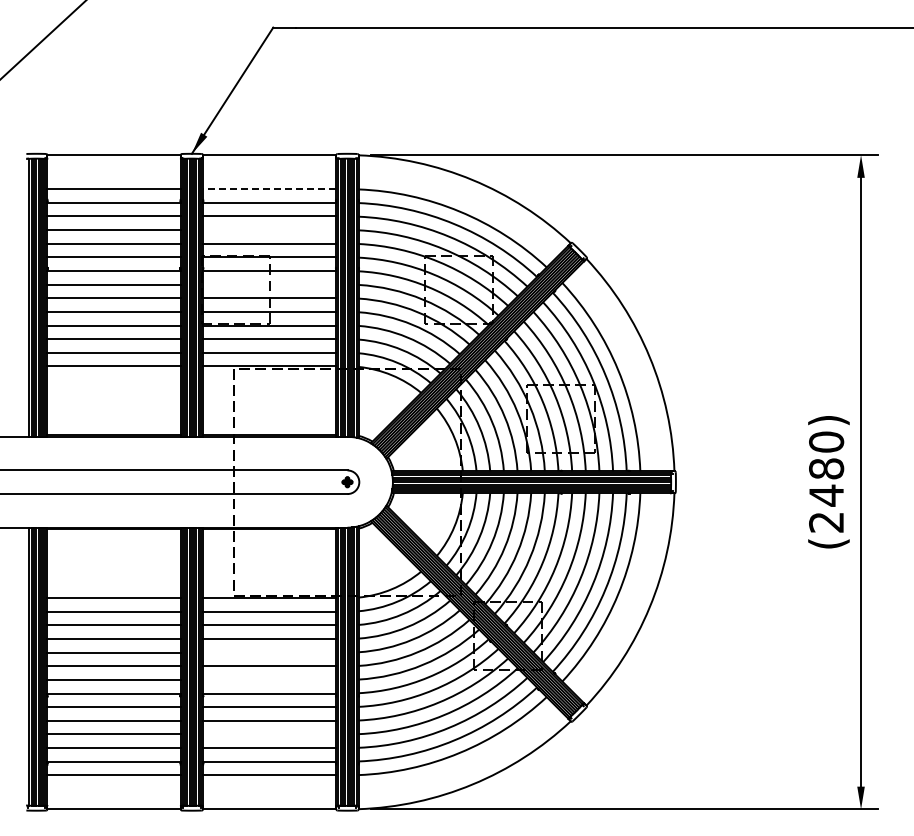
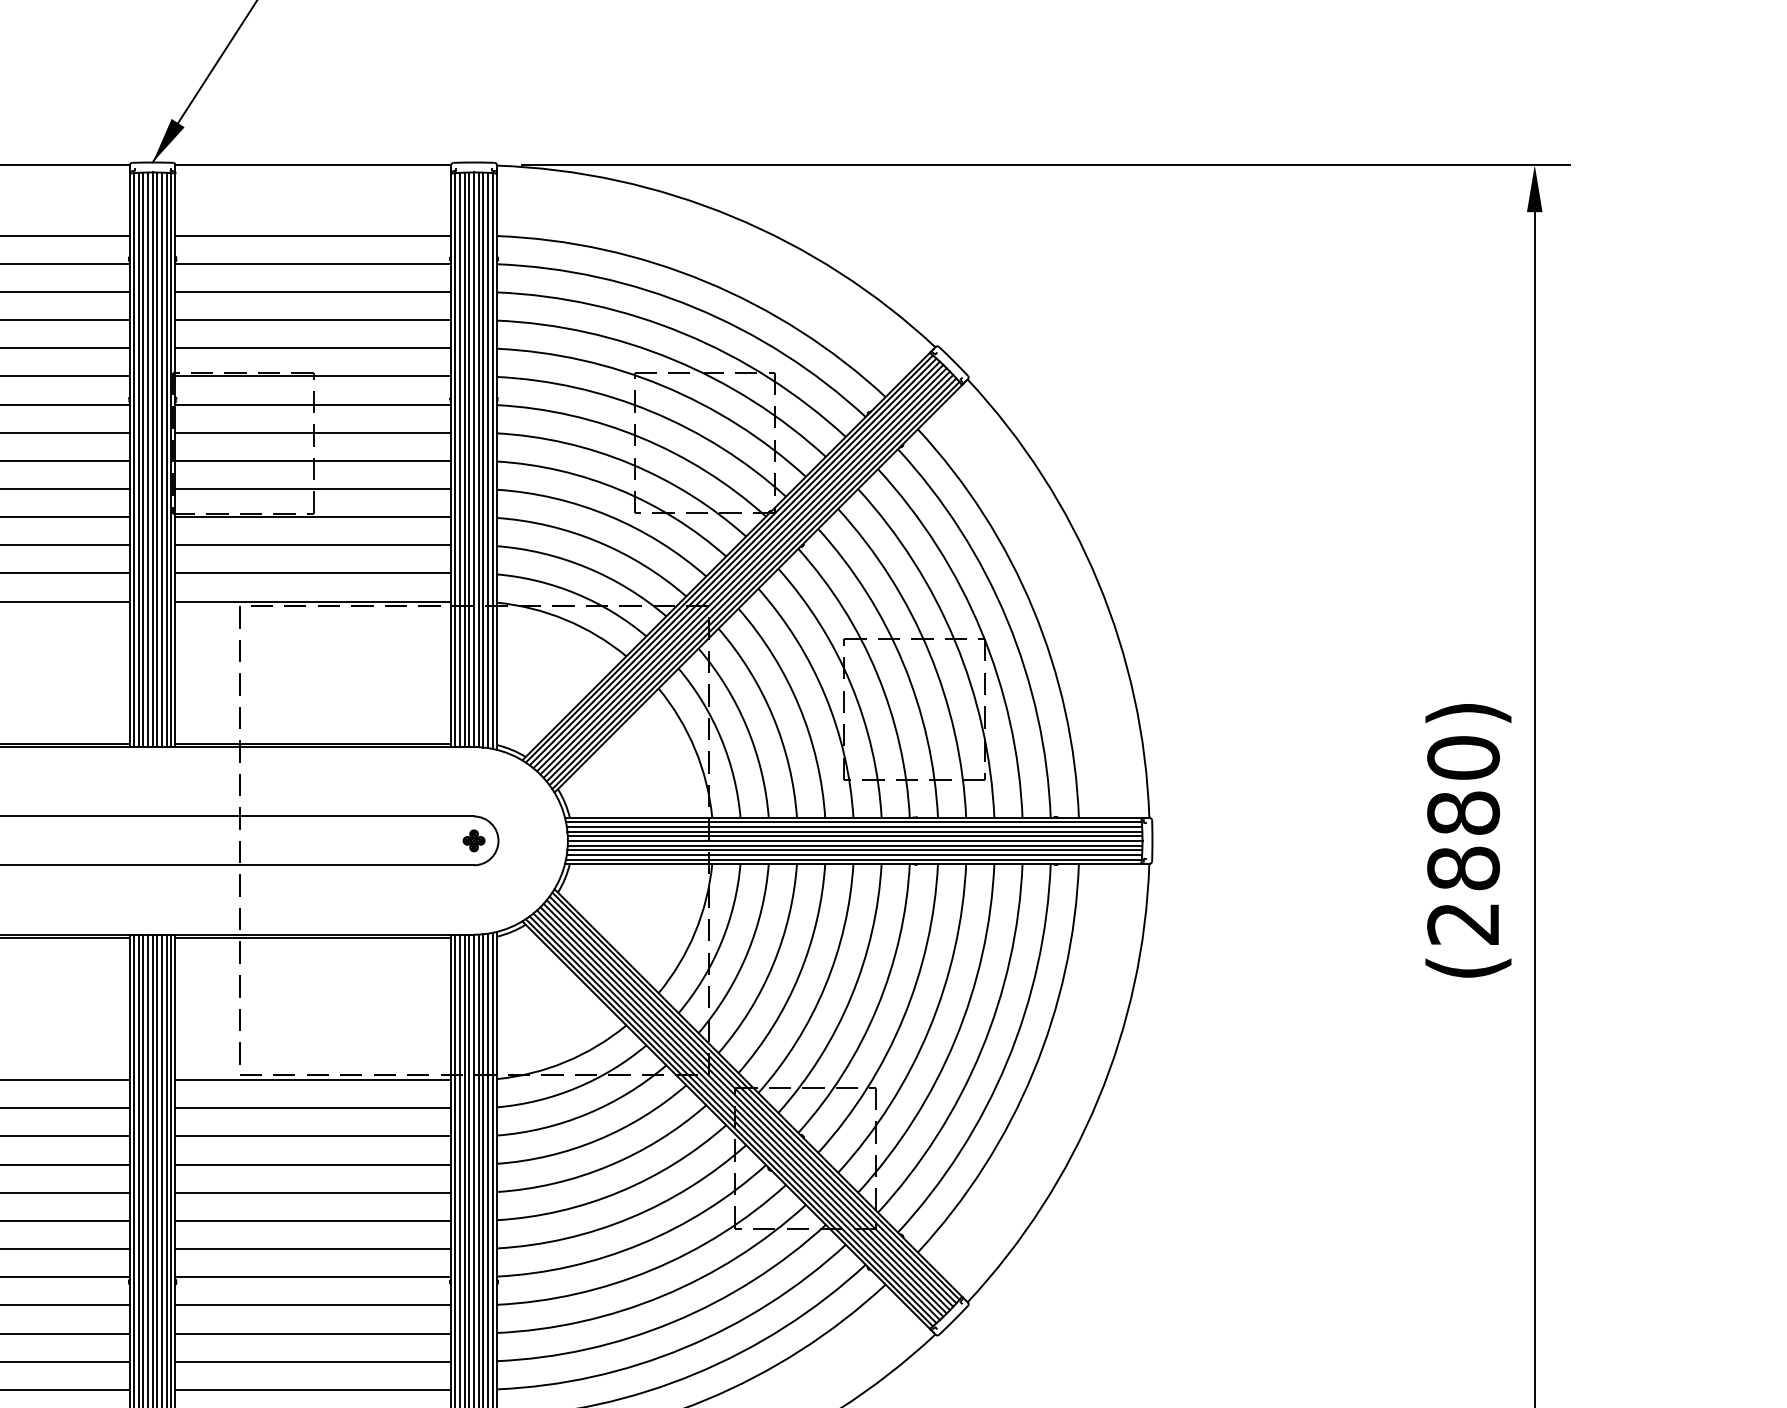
line: (269, 189) -> (312, 236), dashed -> solid
line: (269, 230) -> (312, 320), added
line: (269, 284) -> (312, 432), added
text: (826, 495) -> (1463, 868), (2480) -> (2880)
line: (269, 652) -> (312, 1192), added
line: (269, 679) -> (312, 1248), added
line: (269, 734) -> (312, 1361), added

